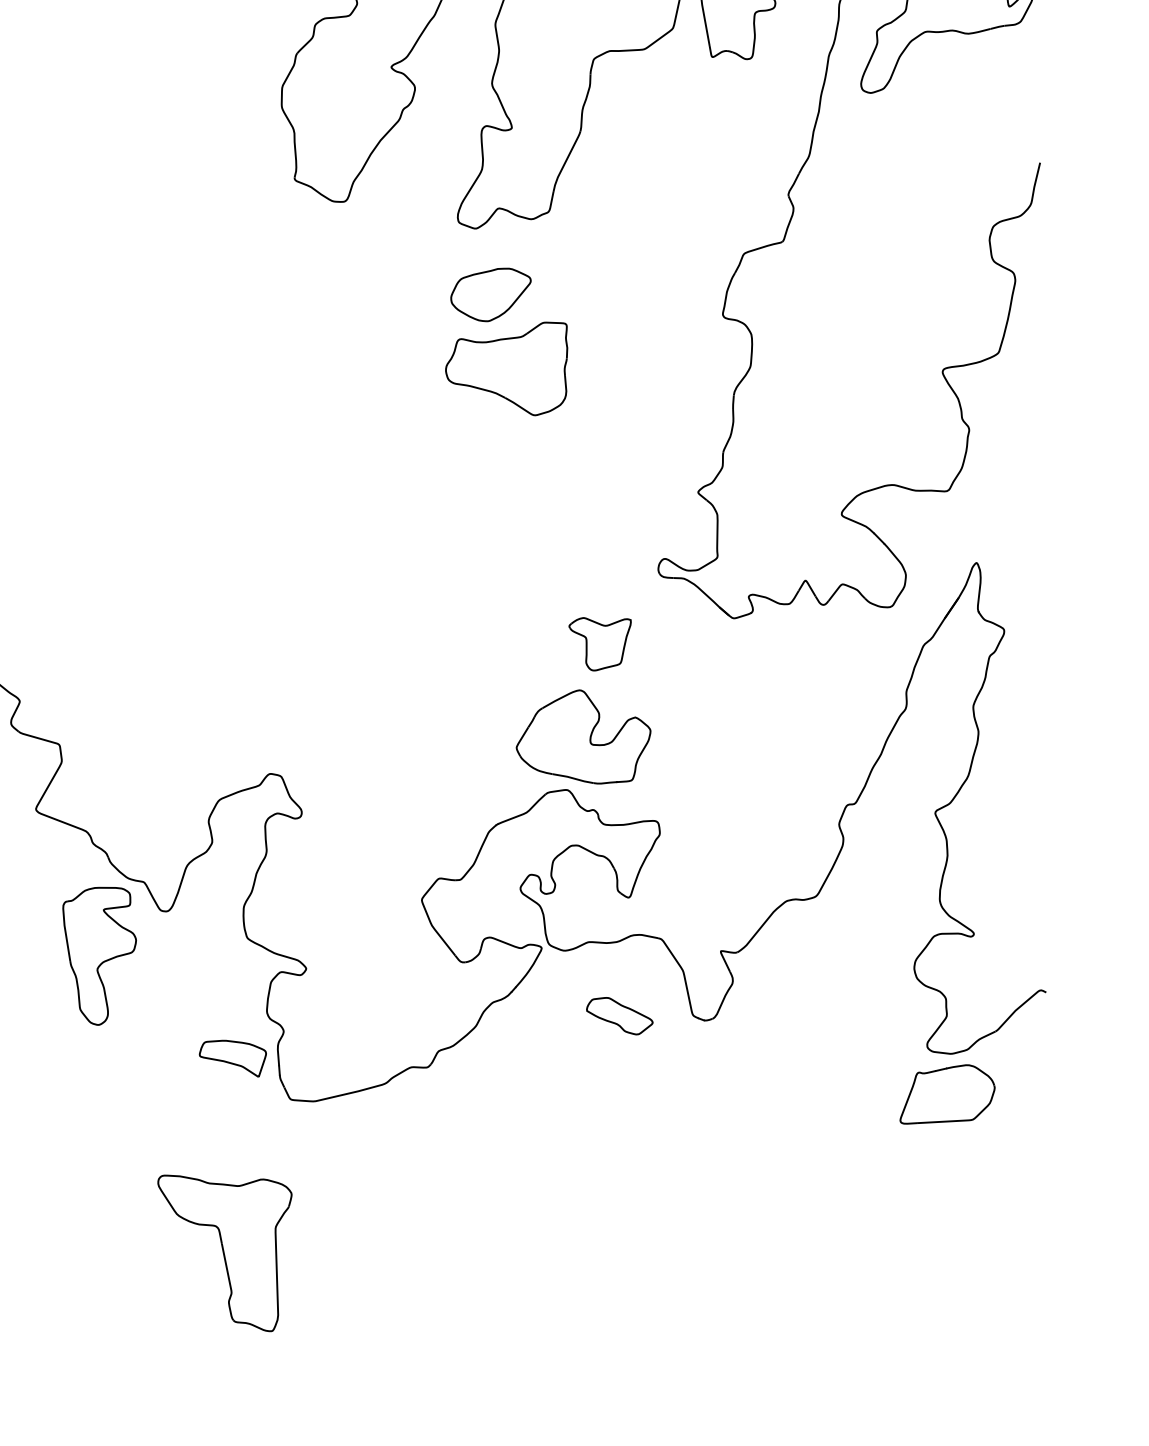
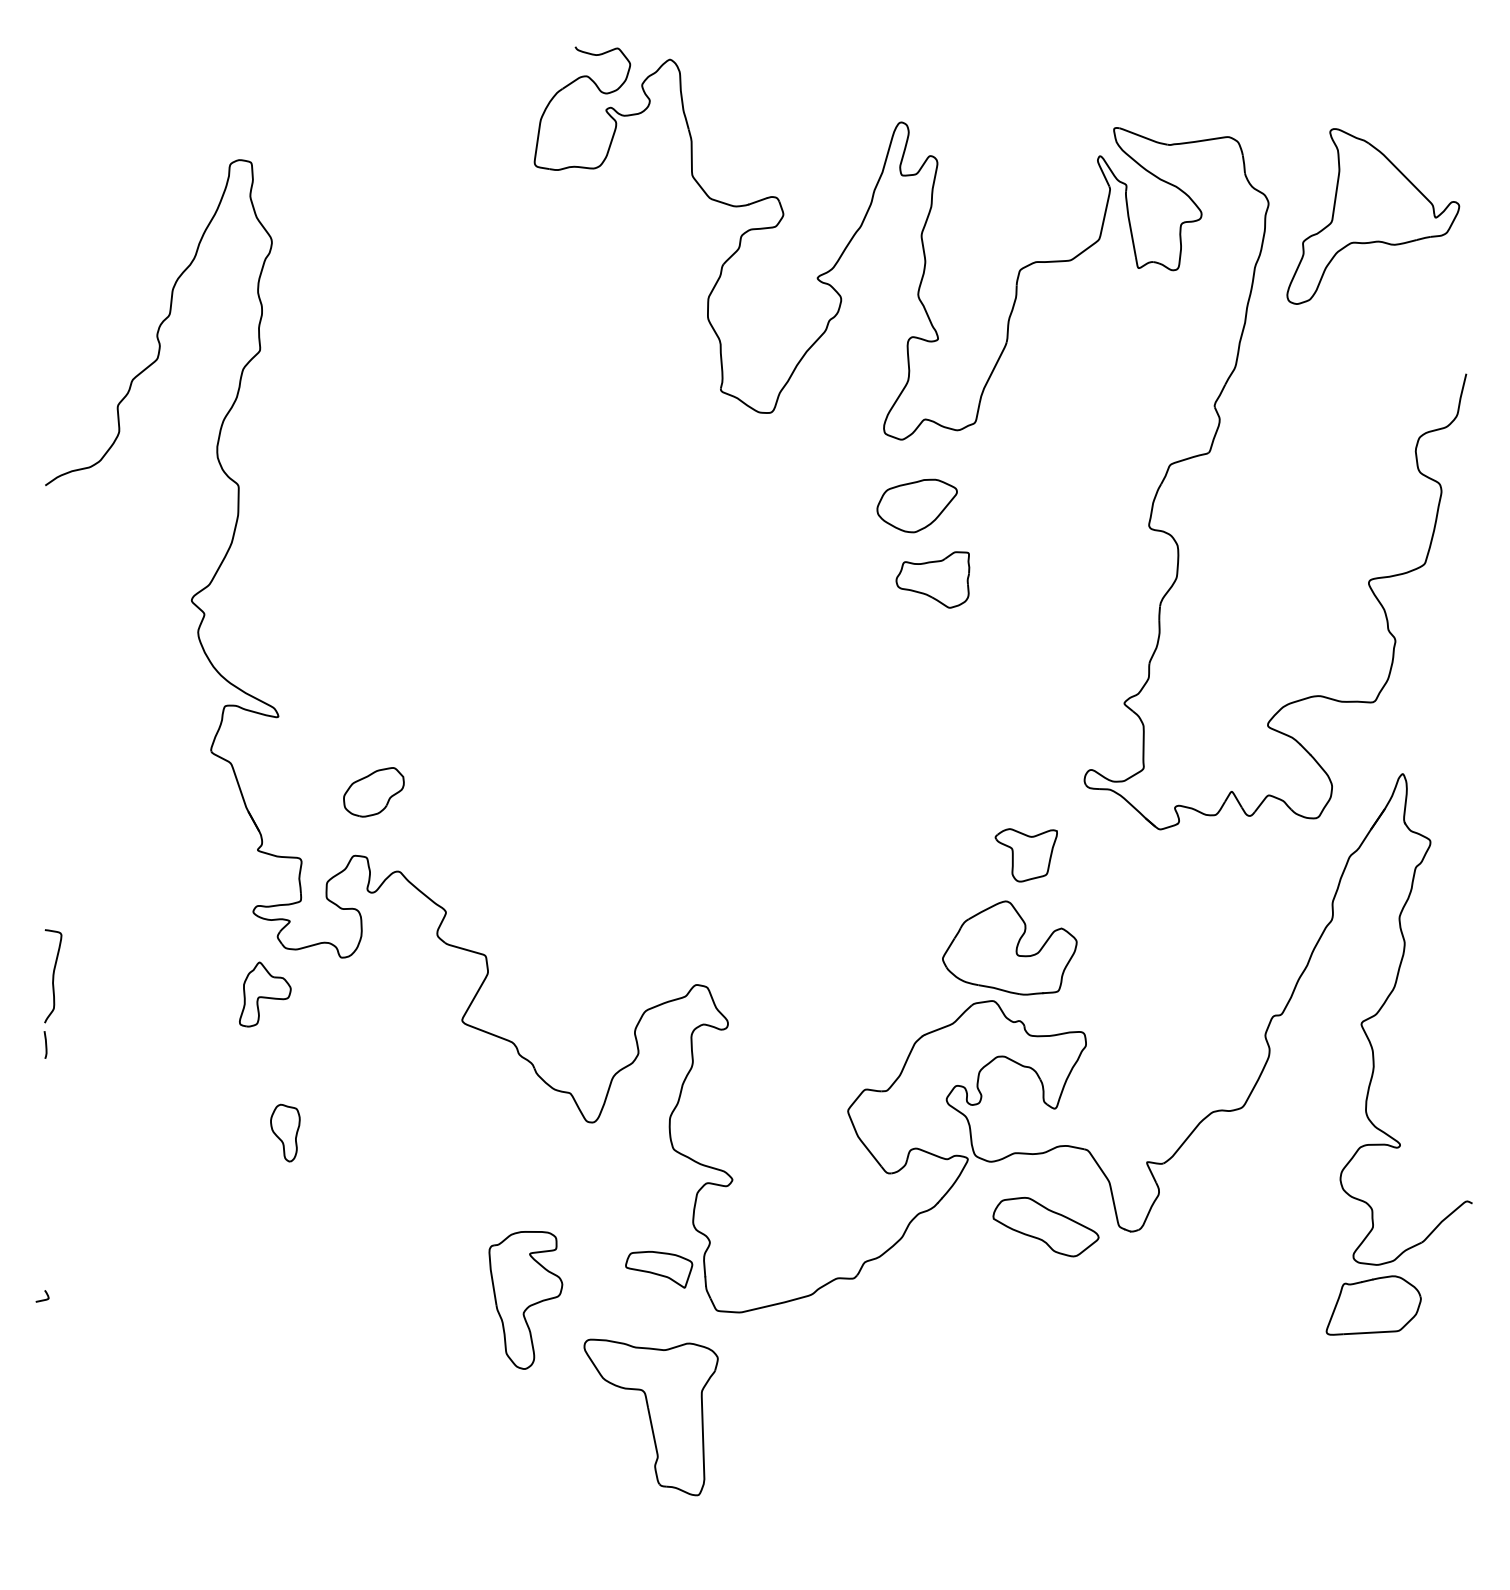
part: (506, 368) -> (932, 579), size x0.6
part: (99, 956) -> (525, 1300), moved
part: (619, 1016) -> (1045, 1227), size x1.6
part: (224, 1253) -> (650, 1417), moved

